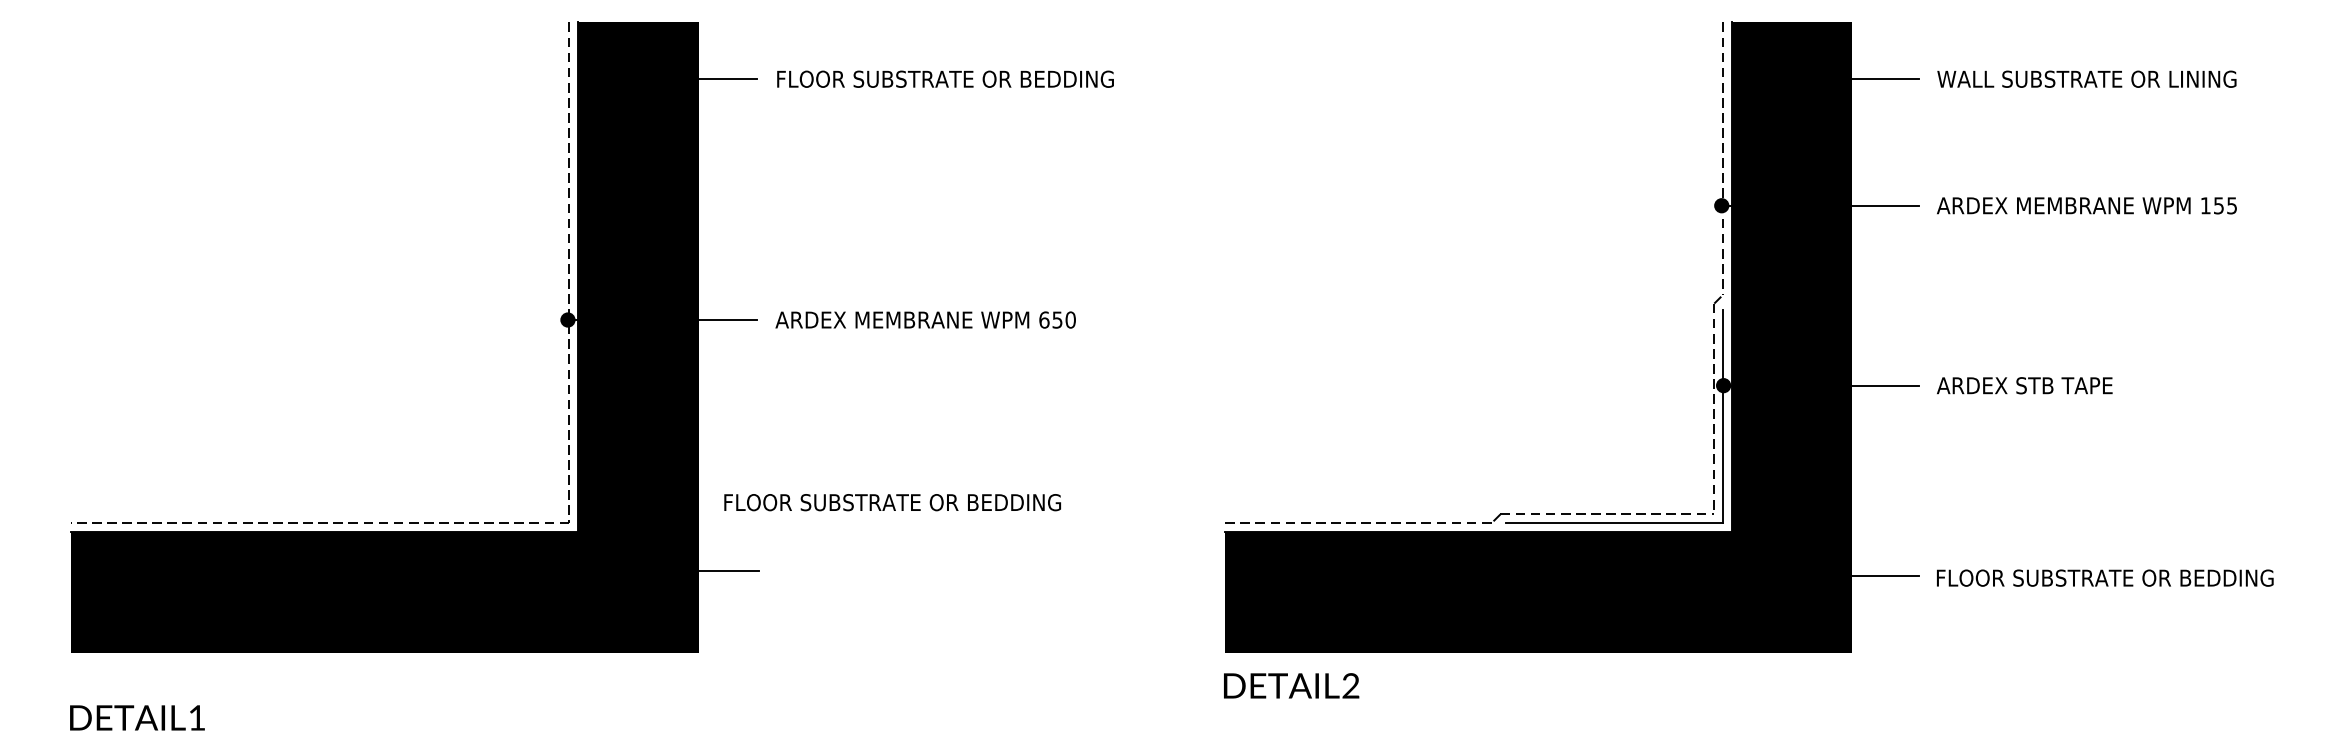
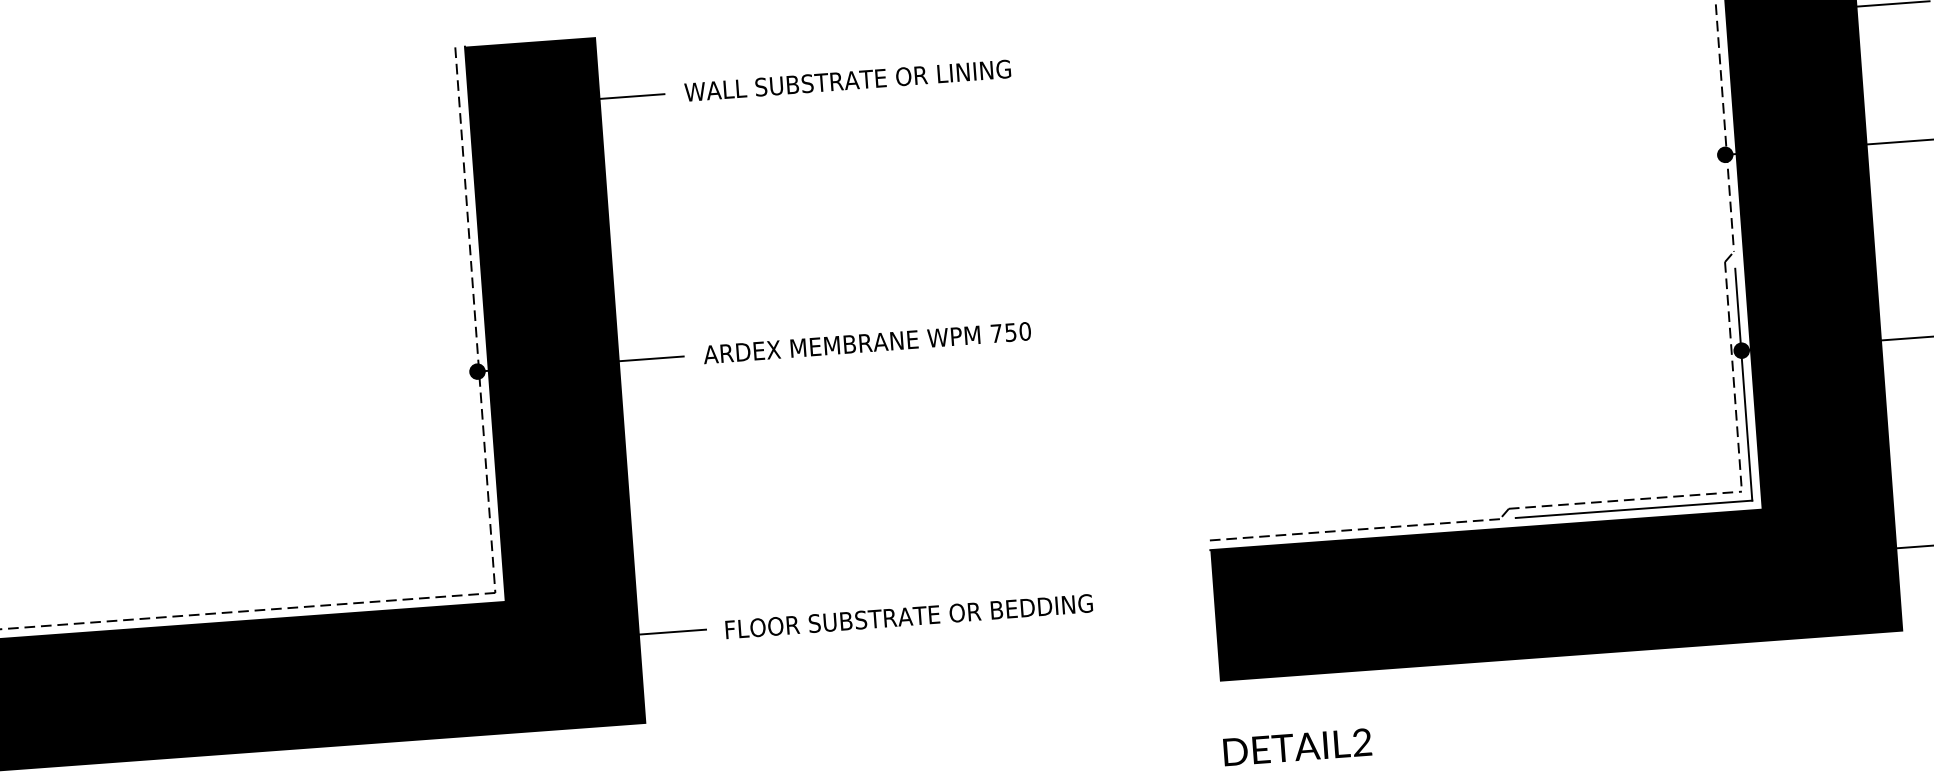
text: (944, 78) -> (868, 78), FLOOR SUBSTRATE OR BEDDING -> WALL SUBSTRATE OR LINING
text: (1044, 319) -> (996, 332), 650 -> 750
text: (892, 502) -> (908, 616), moved
text: (1291, 685) -> (1297, 746), moved

